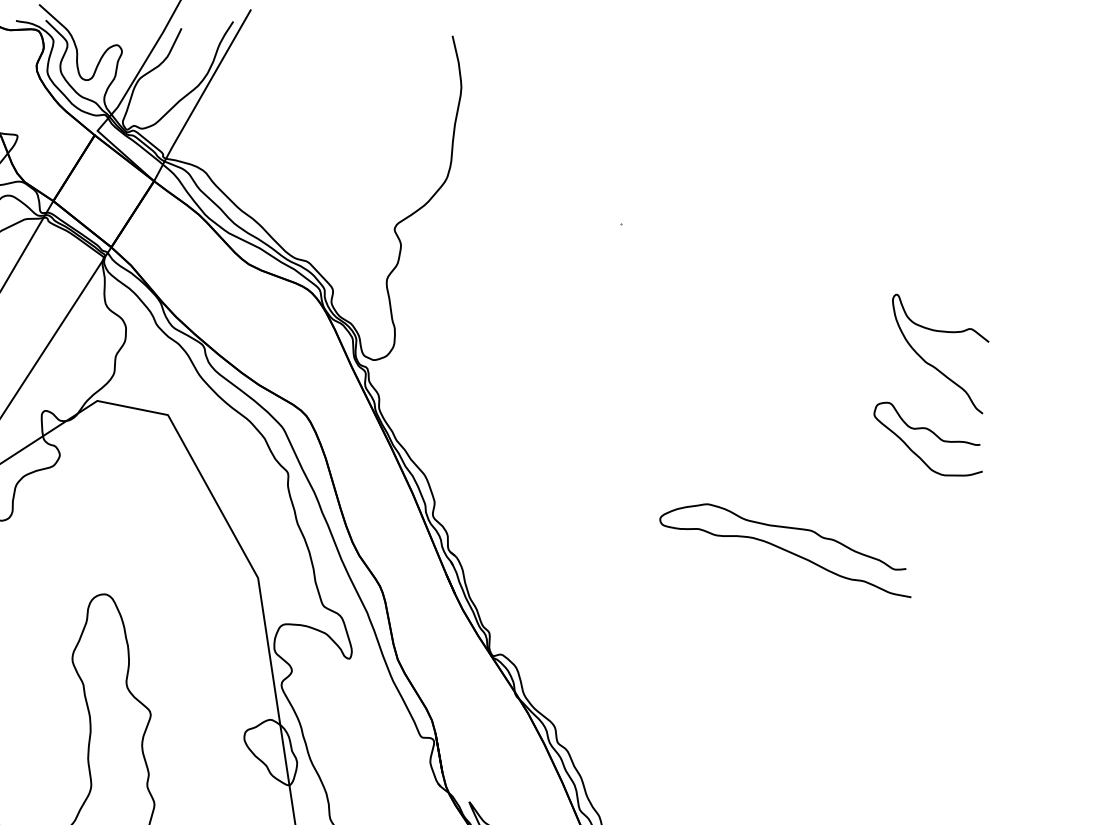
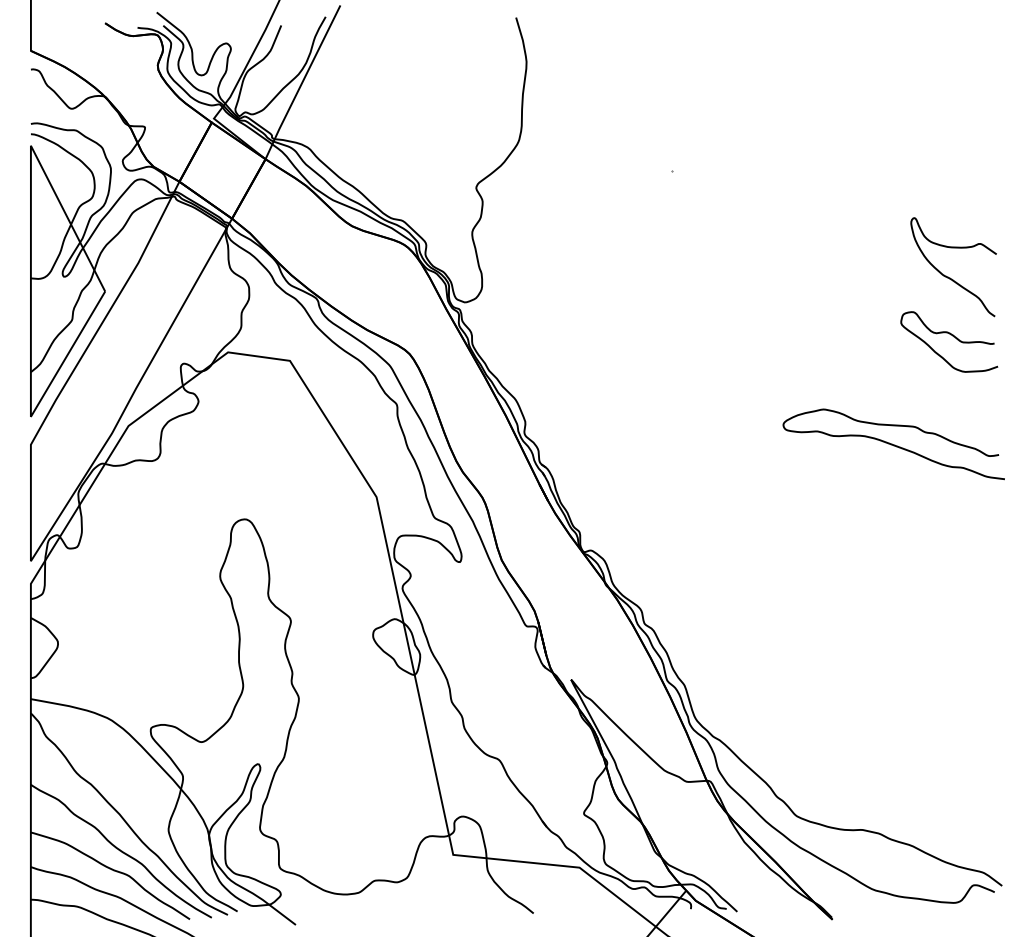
curve: (785, 549) -> (893, 444), moved

